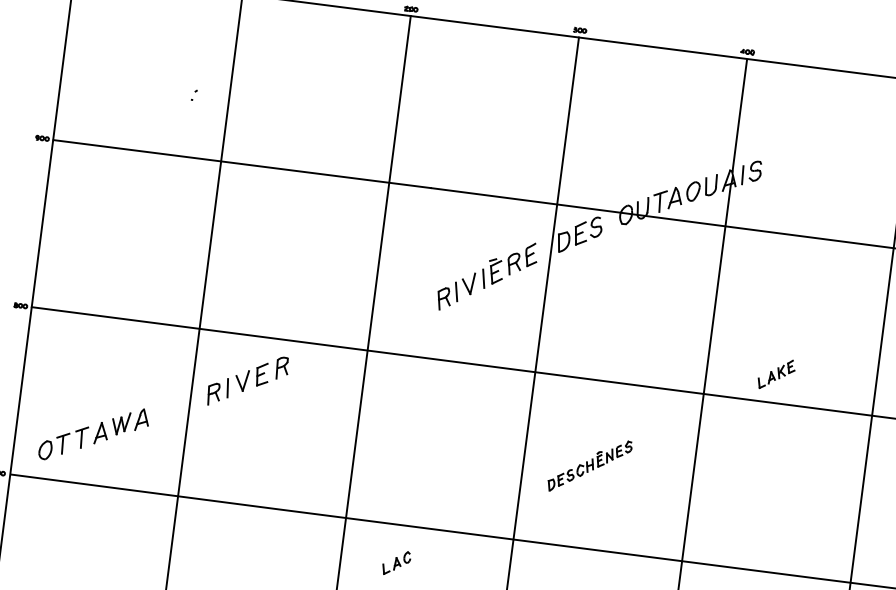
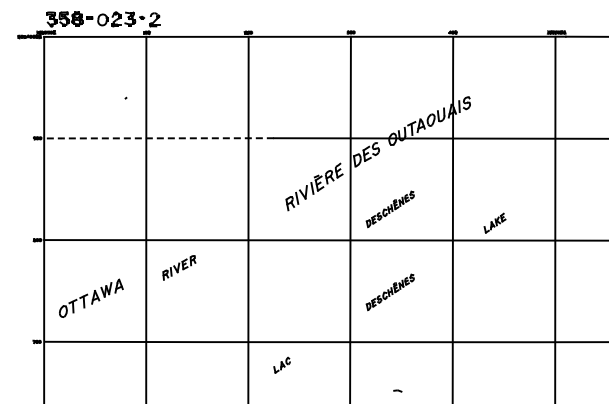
line: (242, 164) -> (159, 138), solid -> dashed
part: (606, 329) -> (389, 209), added
part: (248, 380) -> (179, 267), size x0.7
part: (94, 432) -> (91, 297), moved

